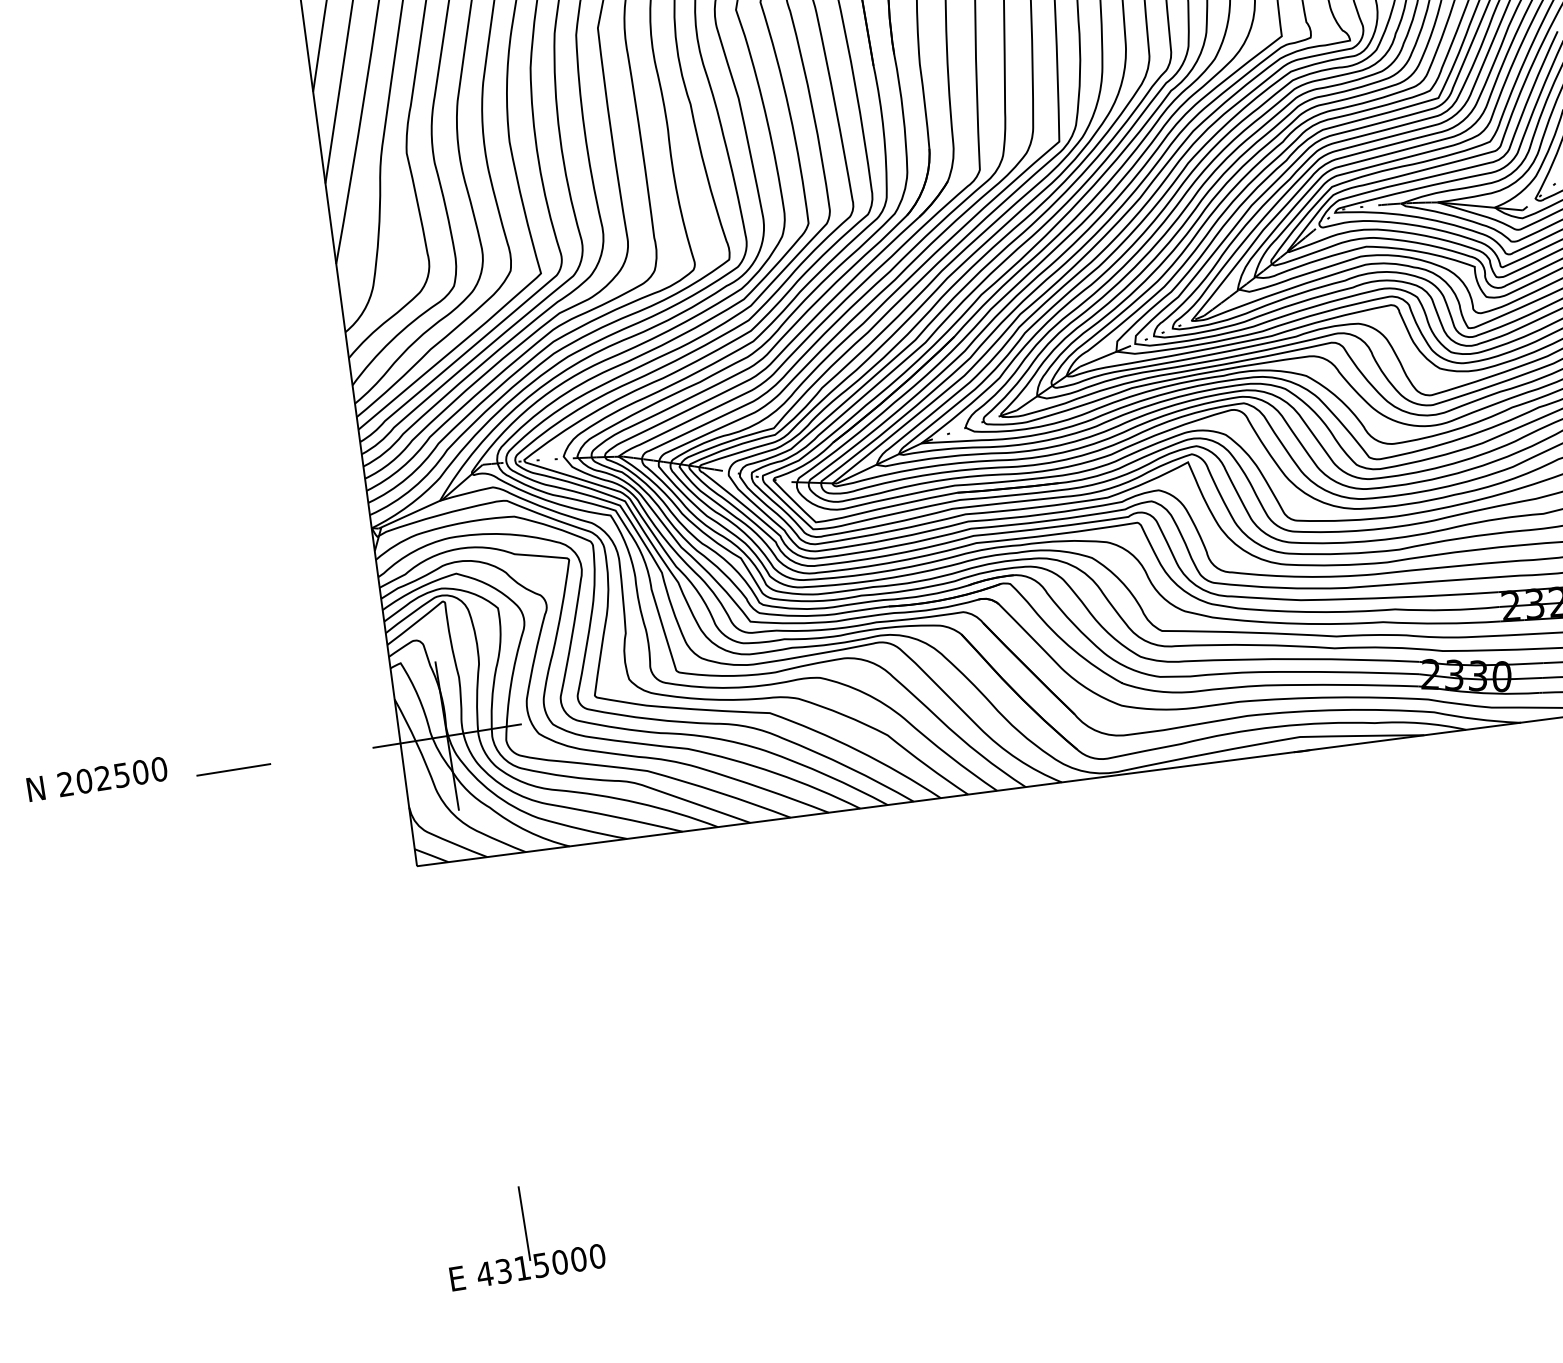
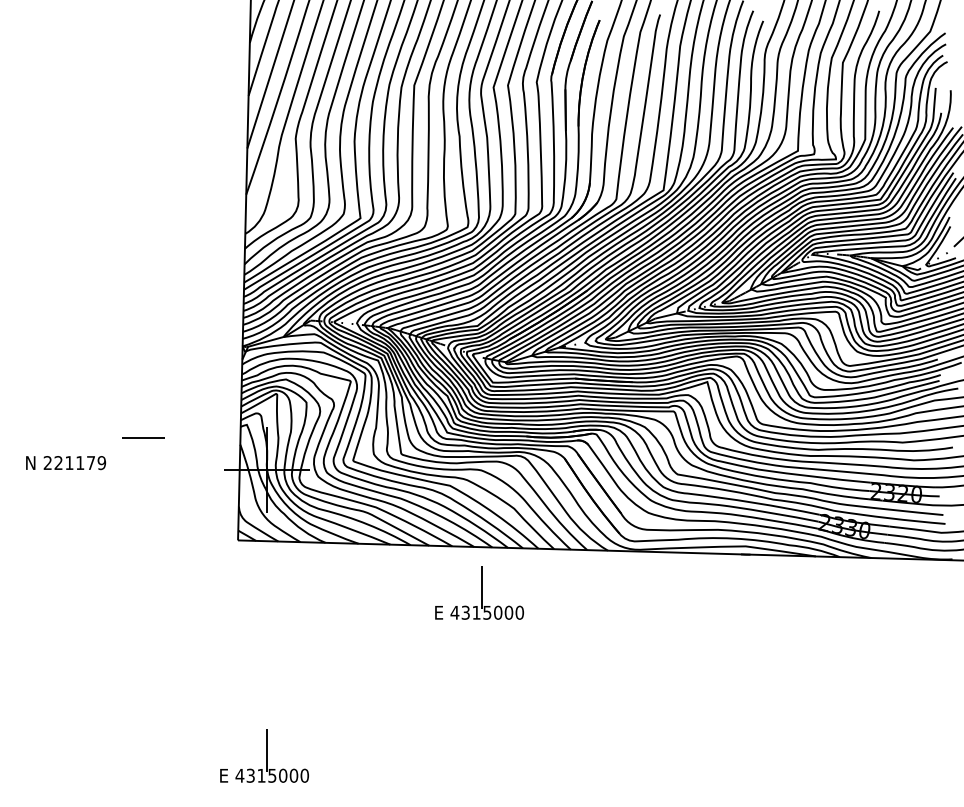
line: (233, 769) -> (143, 437), moved
text: (120, 776) -> (79, 463), 202500 -> 221179
part: (850, 890) -> (479, 592), added

